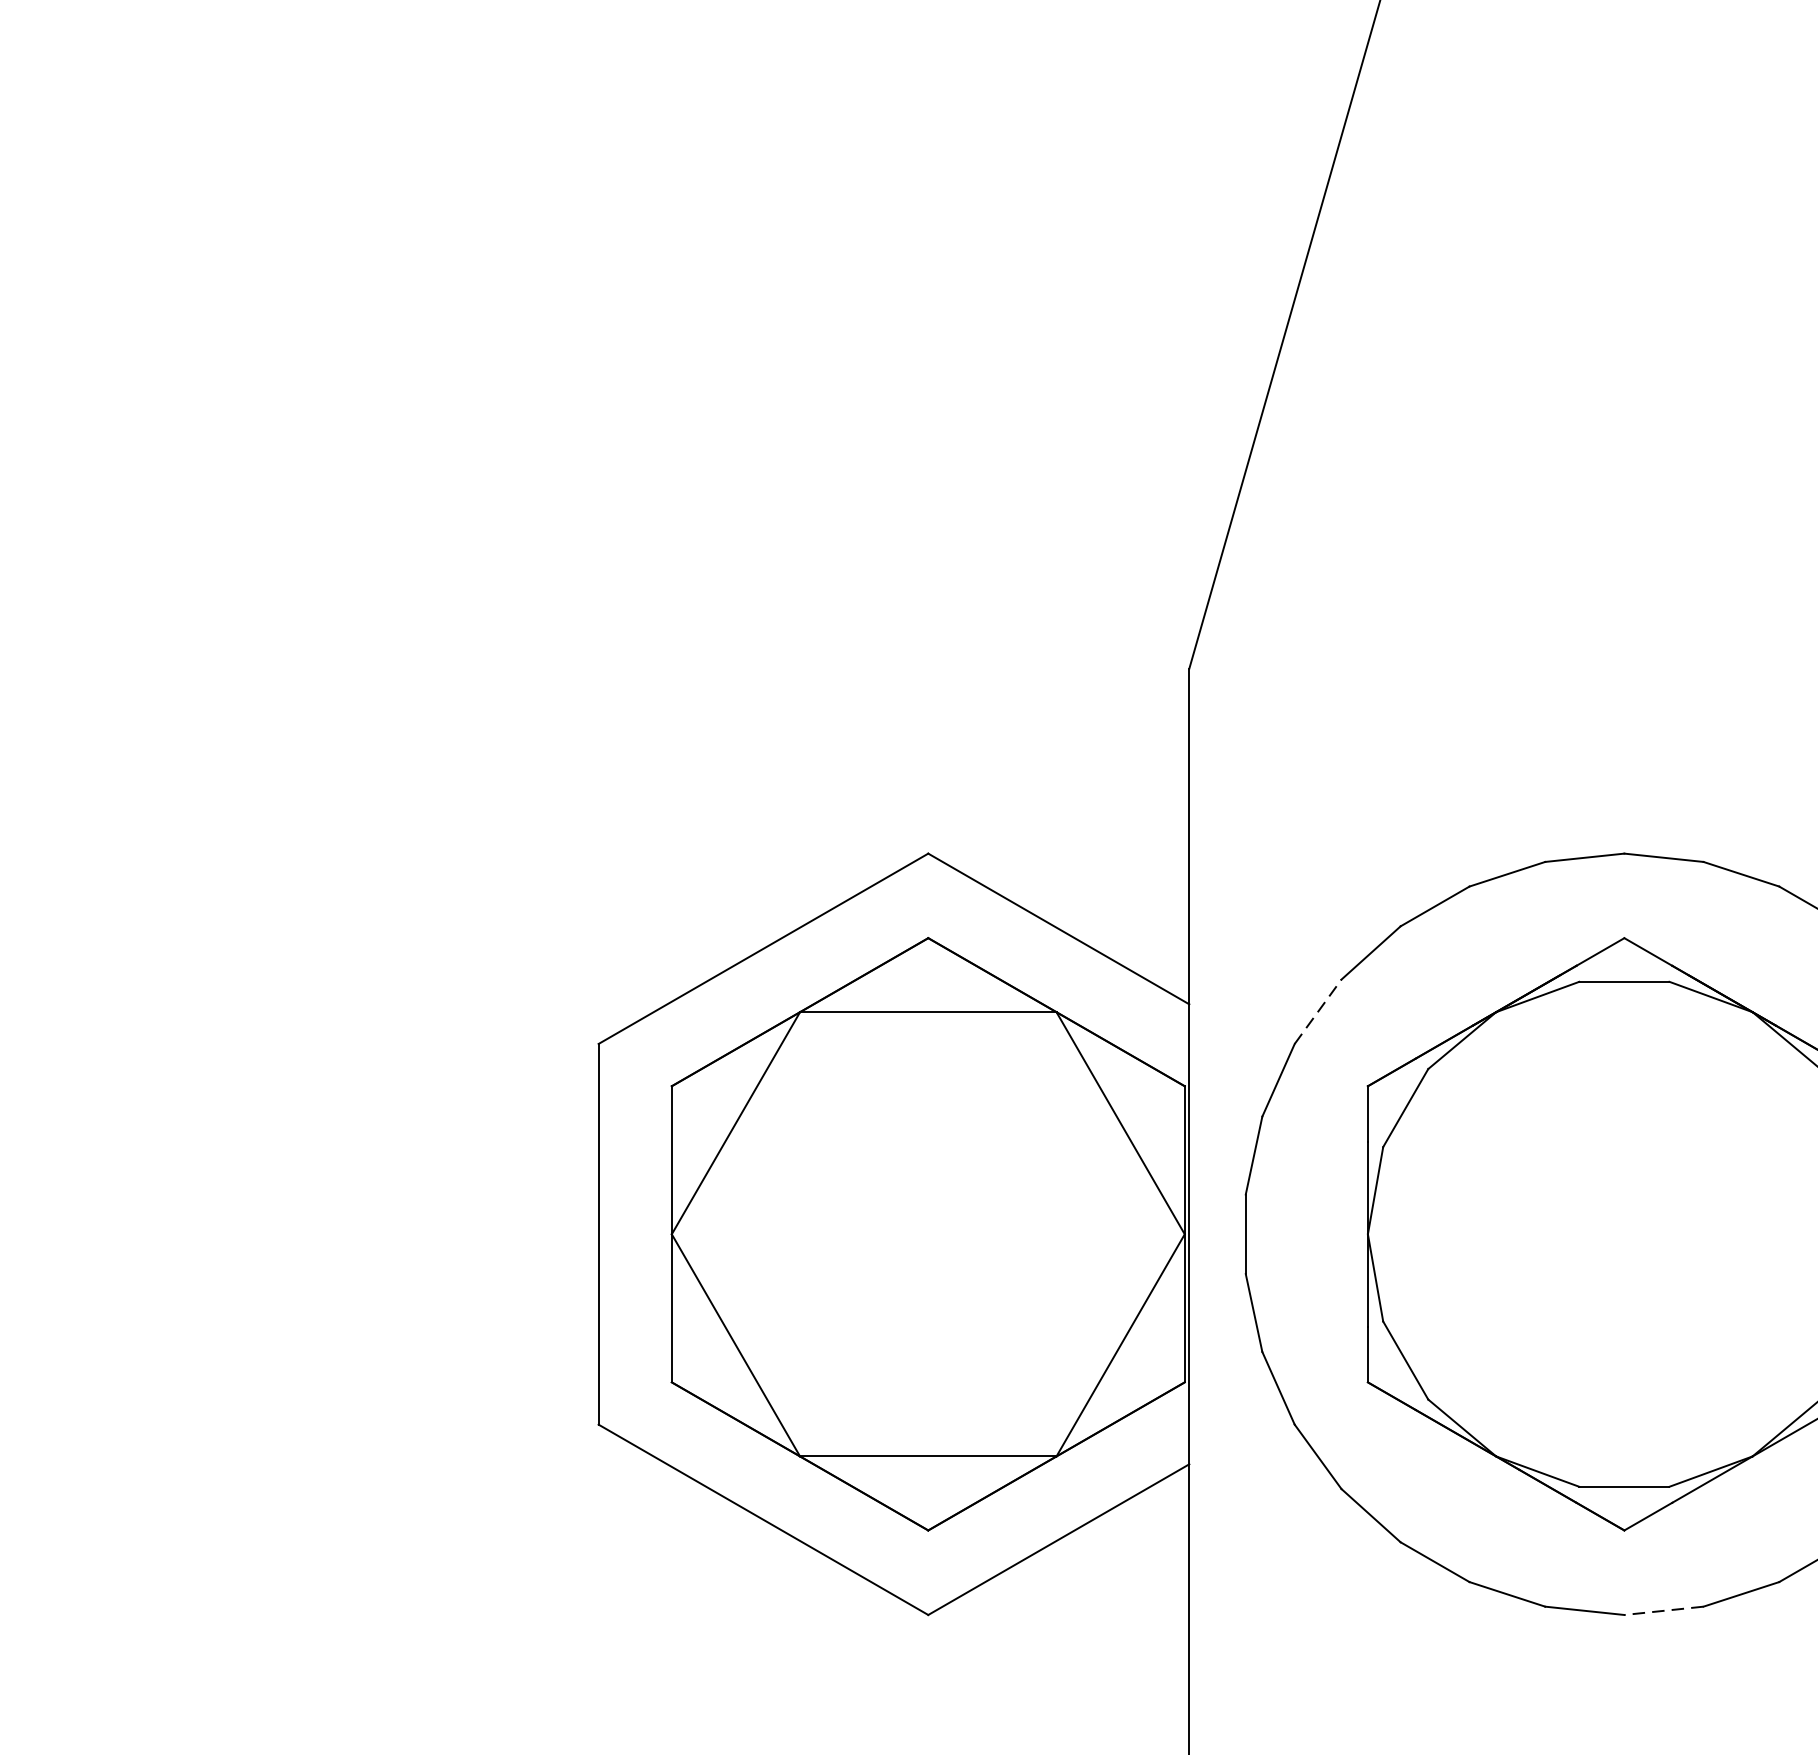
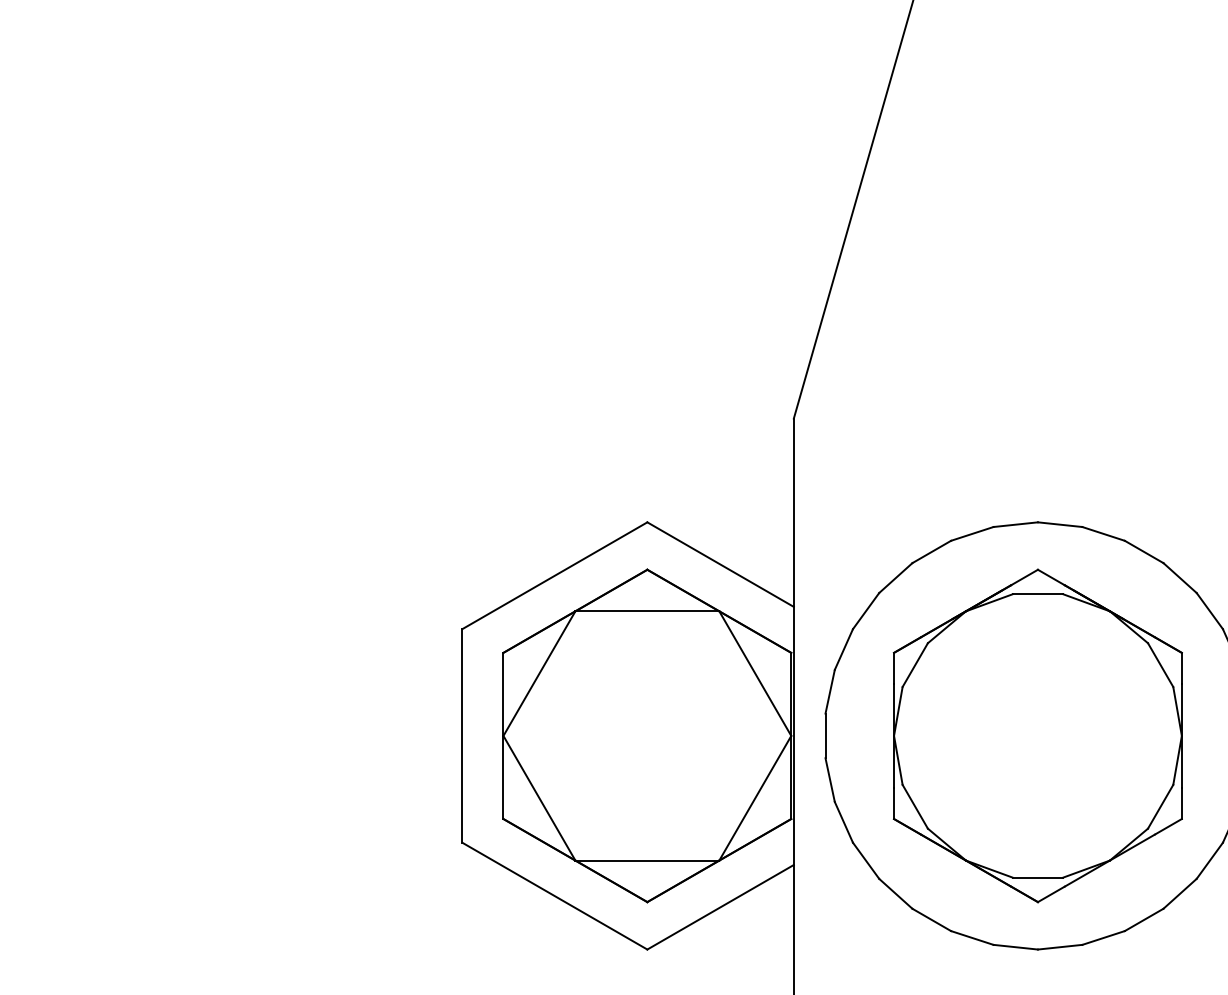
line: (1318, 1010) -> (866, 610), dashed -> solid
line: (1662, 1611) -> (1059, 947), dashed -> solid

